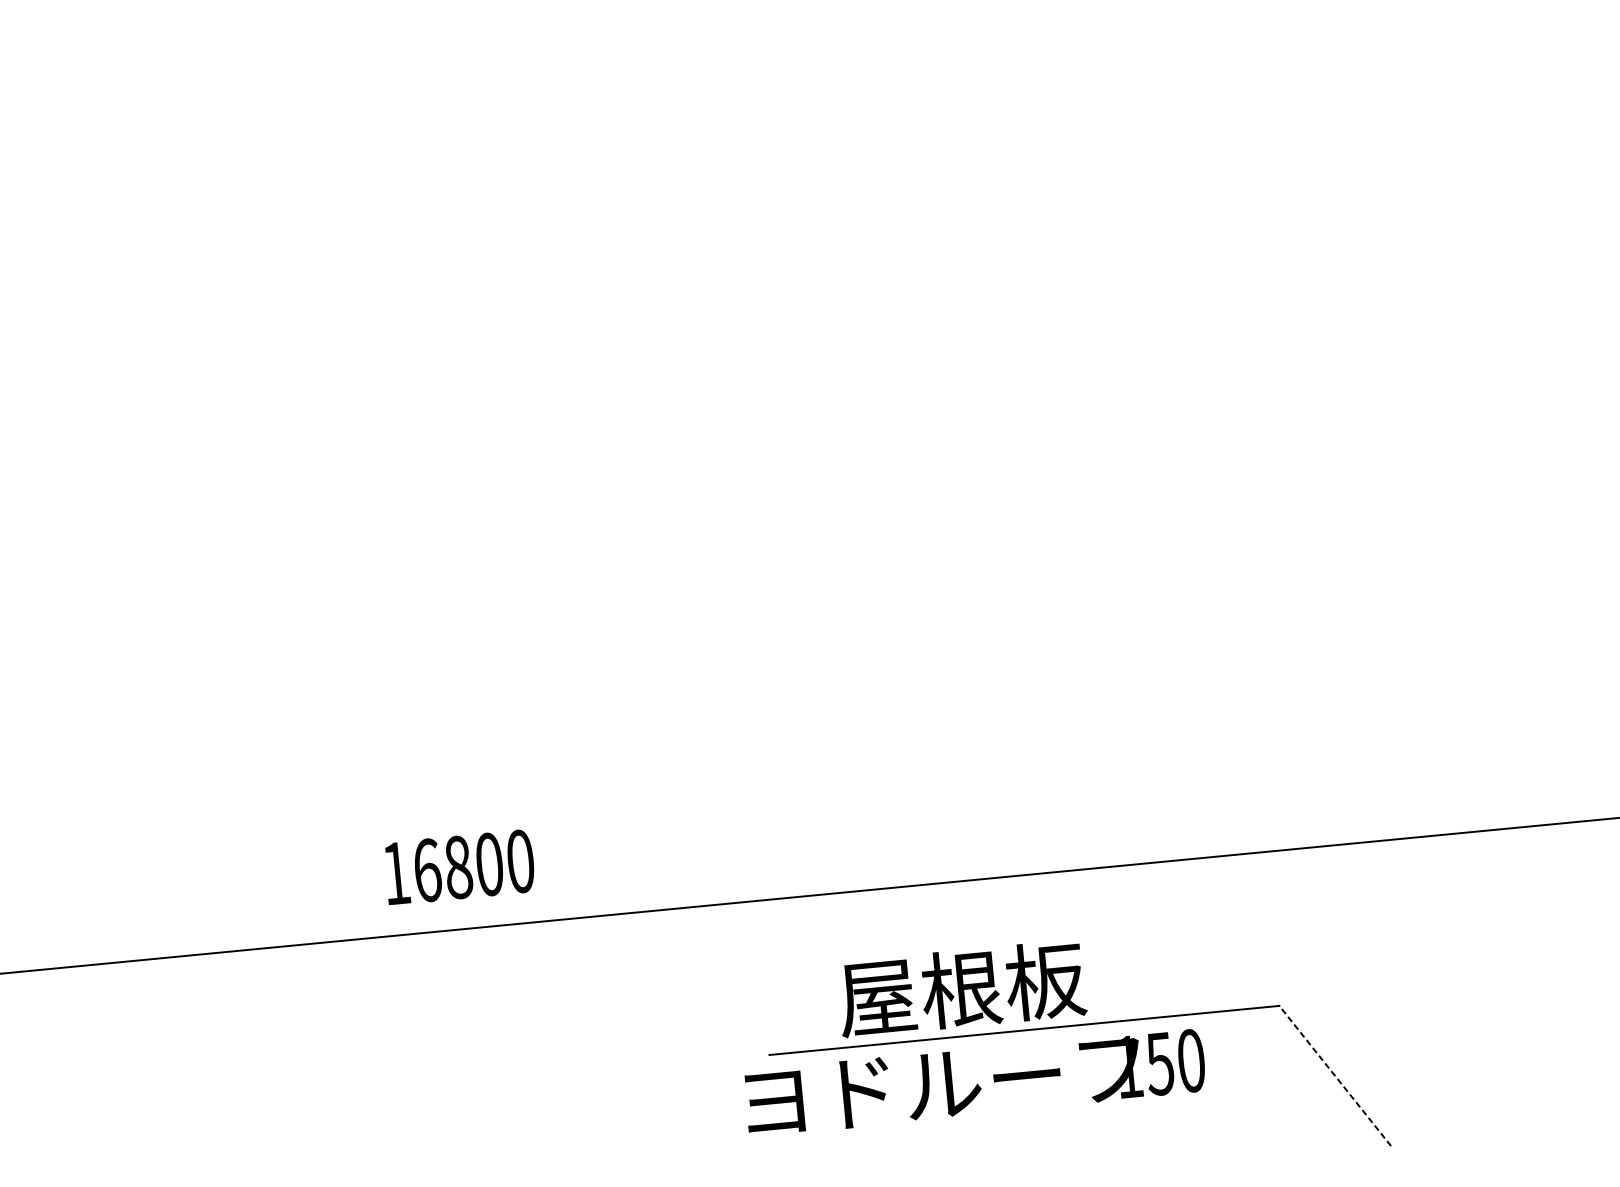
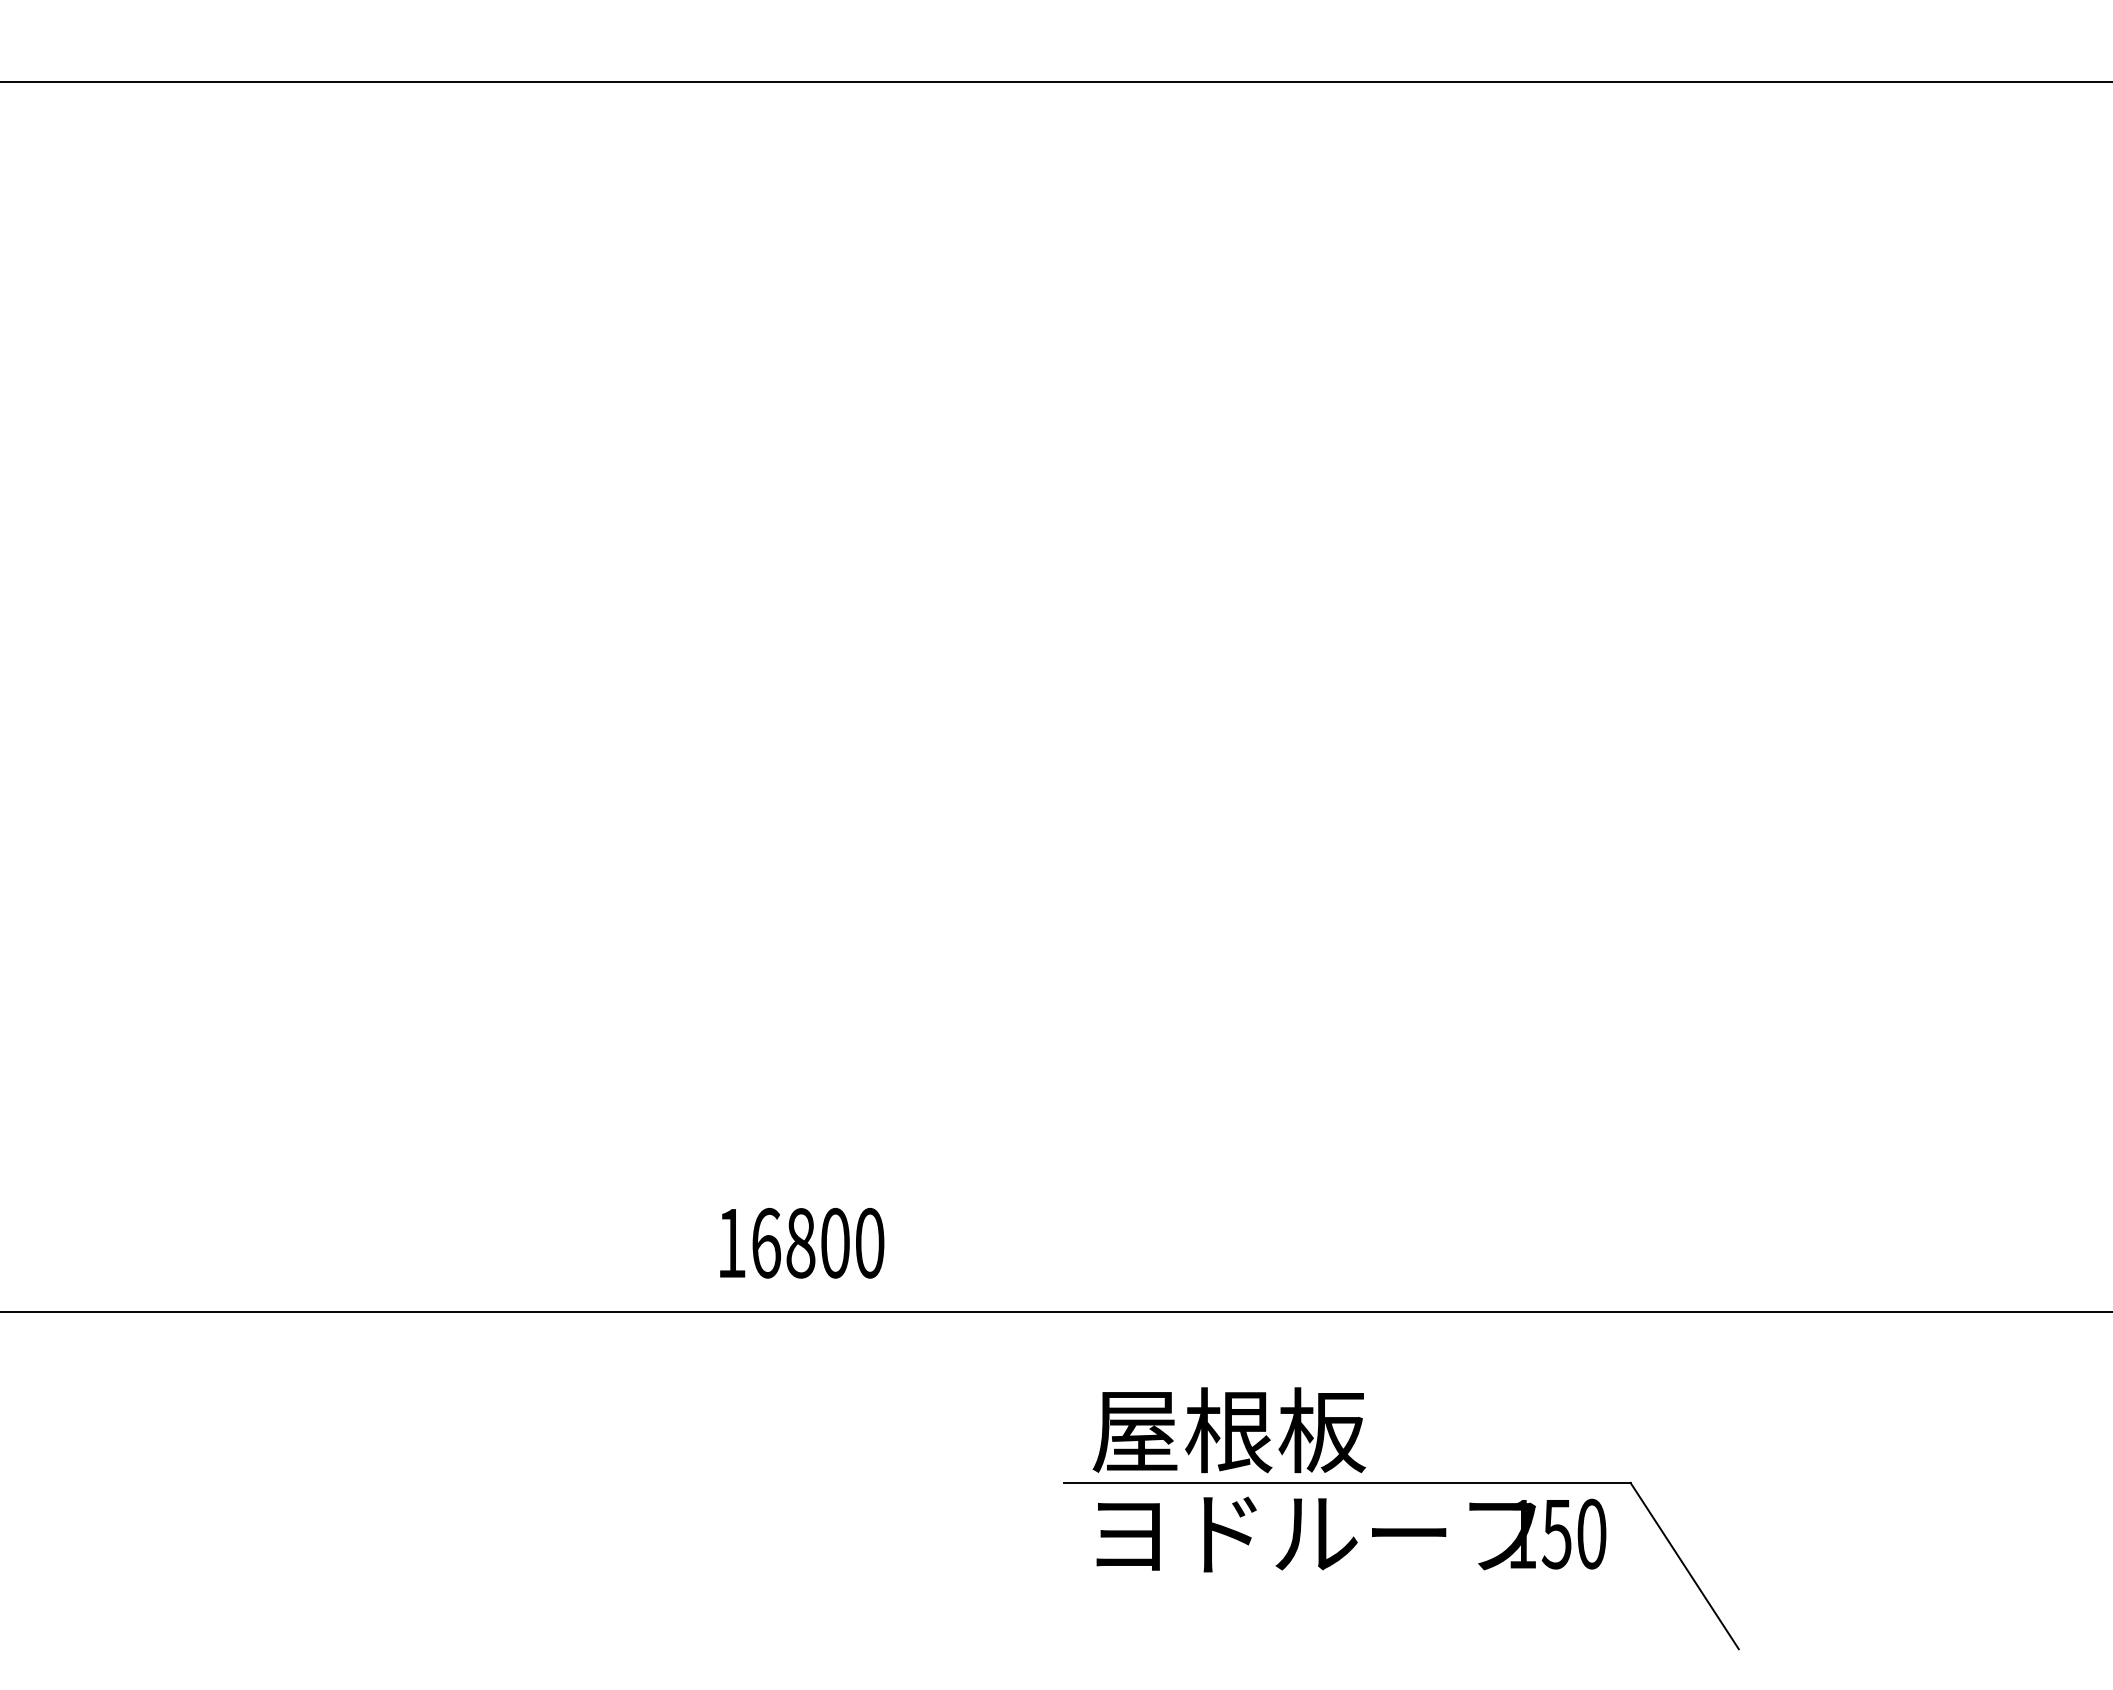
text: (460, 867) -> (802, 1243), moved
text: (961, 988) -> (1229, 1430), moved
line: (1335, 1075) -> (1684, 1565), dashed -> solid
text: (975, 1082) -> (1351, 1534), moved

